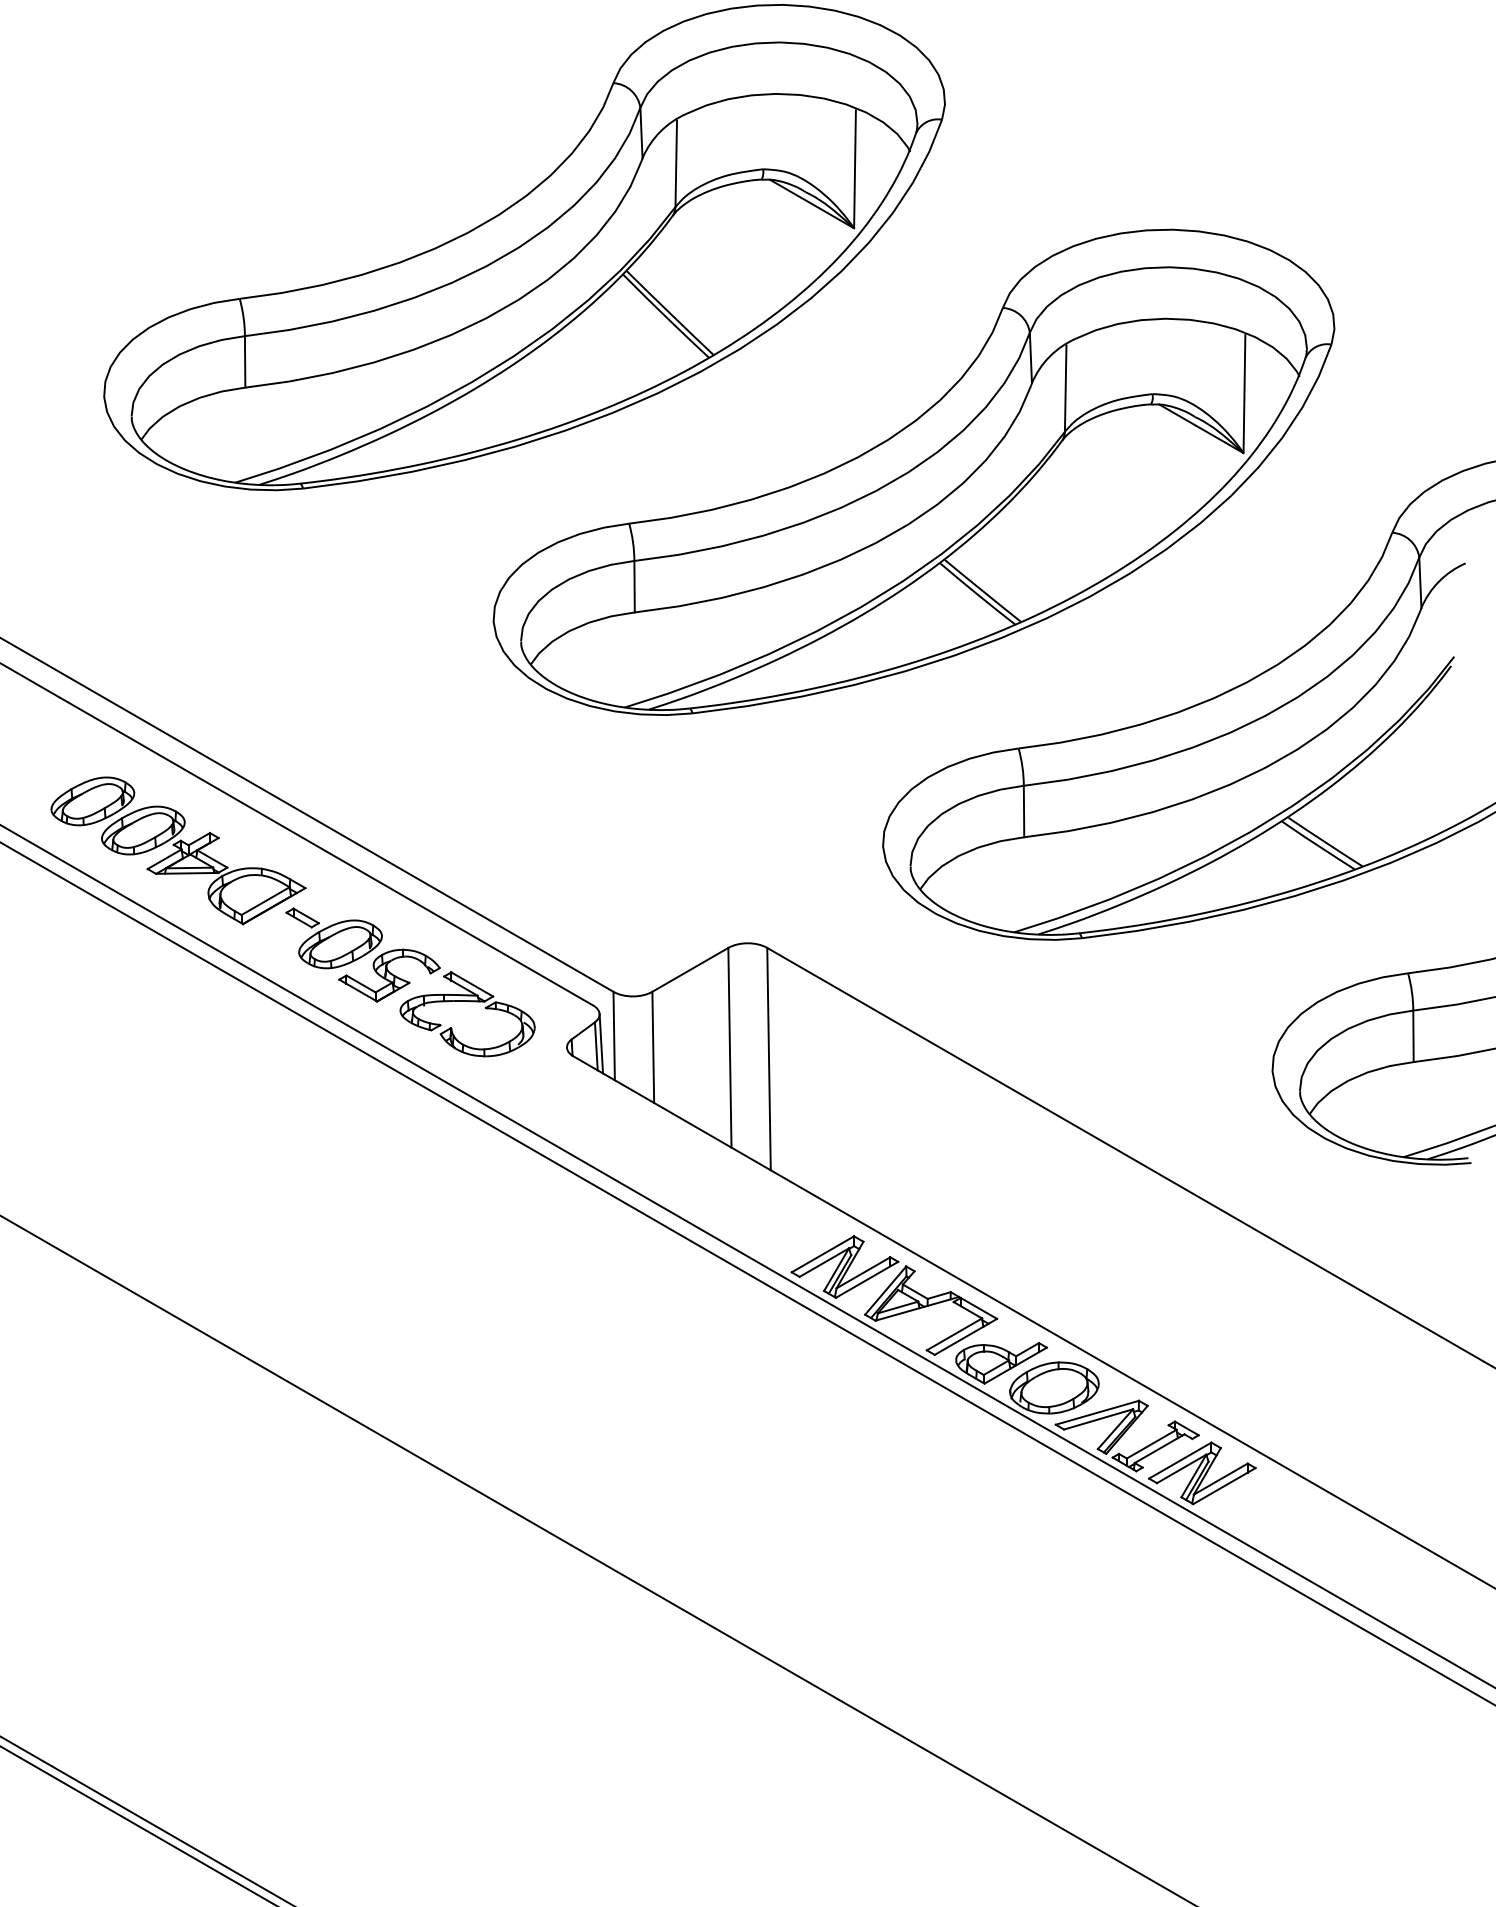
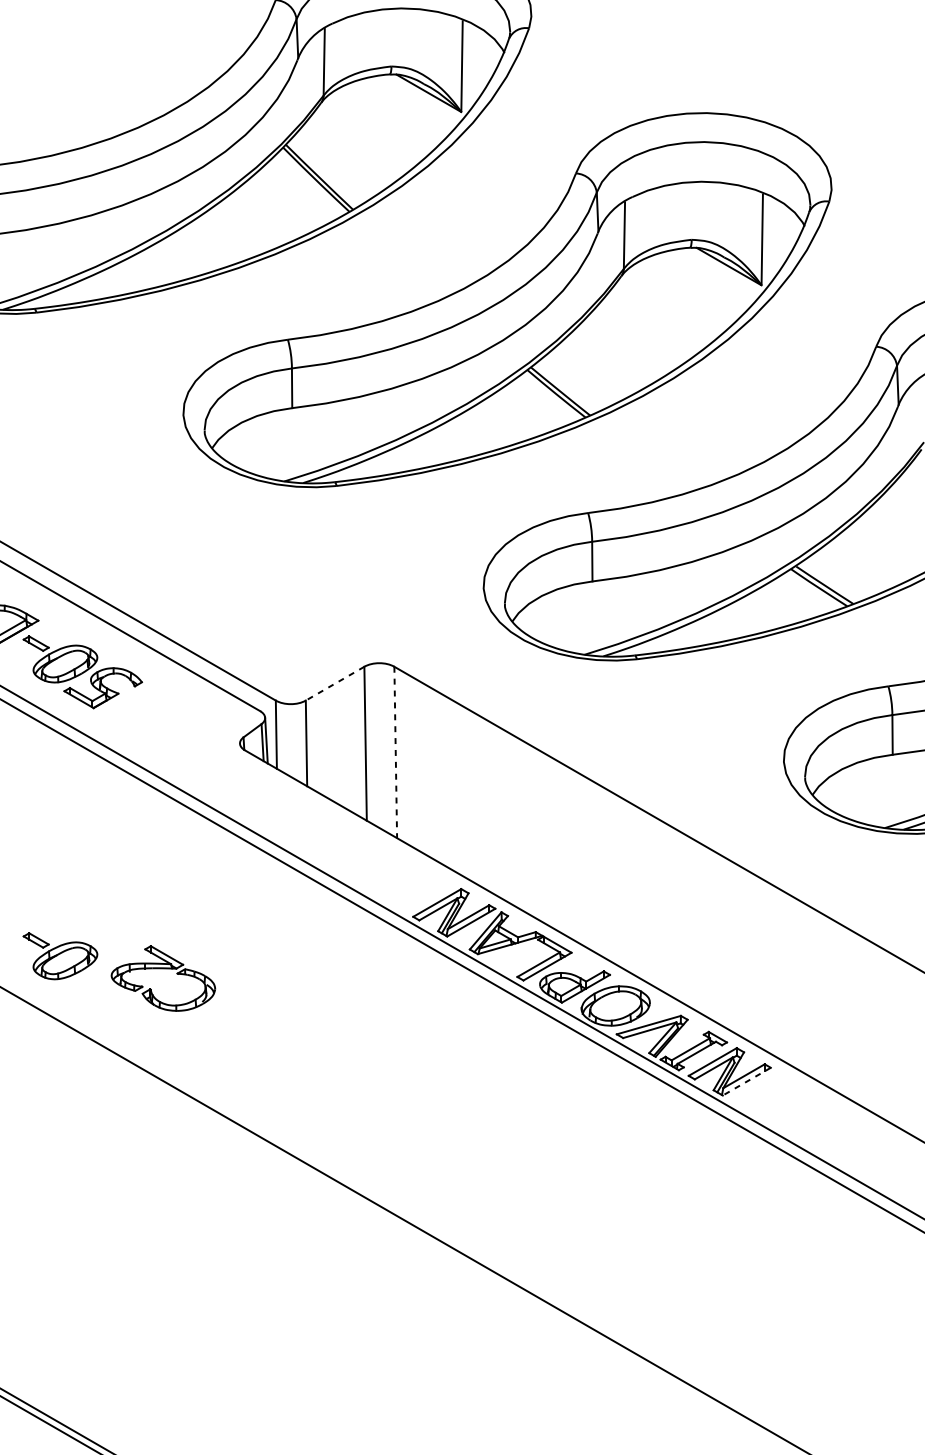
line: (690, 969) -> (335, 683), solid -> dashed
part: (471, 1002) -> (166, 969), moved
line: (769, 1059) -> (396, 752), solid -> dashed
part: (333, 1323) -> (59, 956), added
line: (1224, 1486) -> (746, 1081), solid -> dashed

